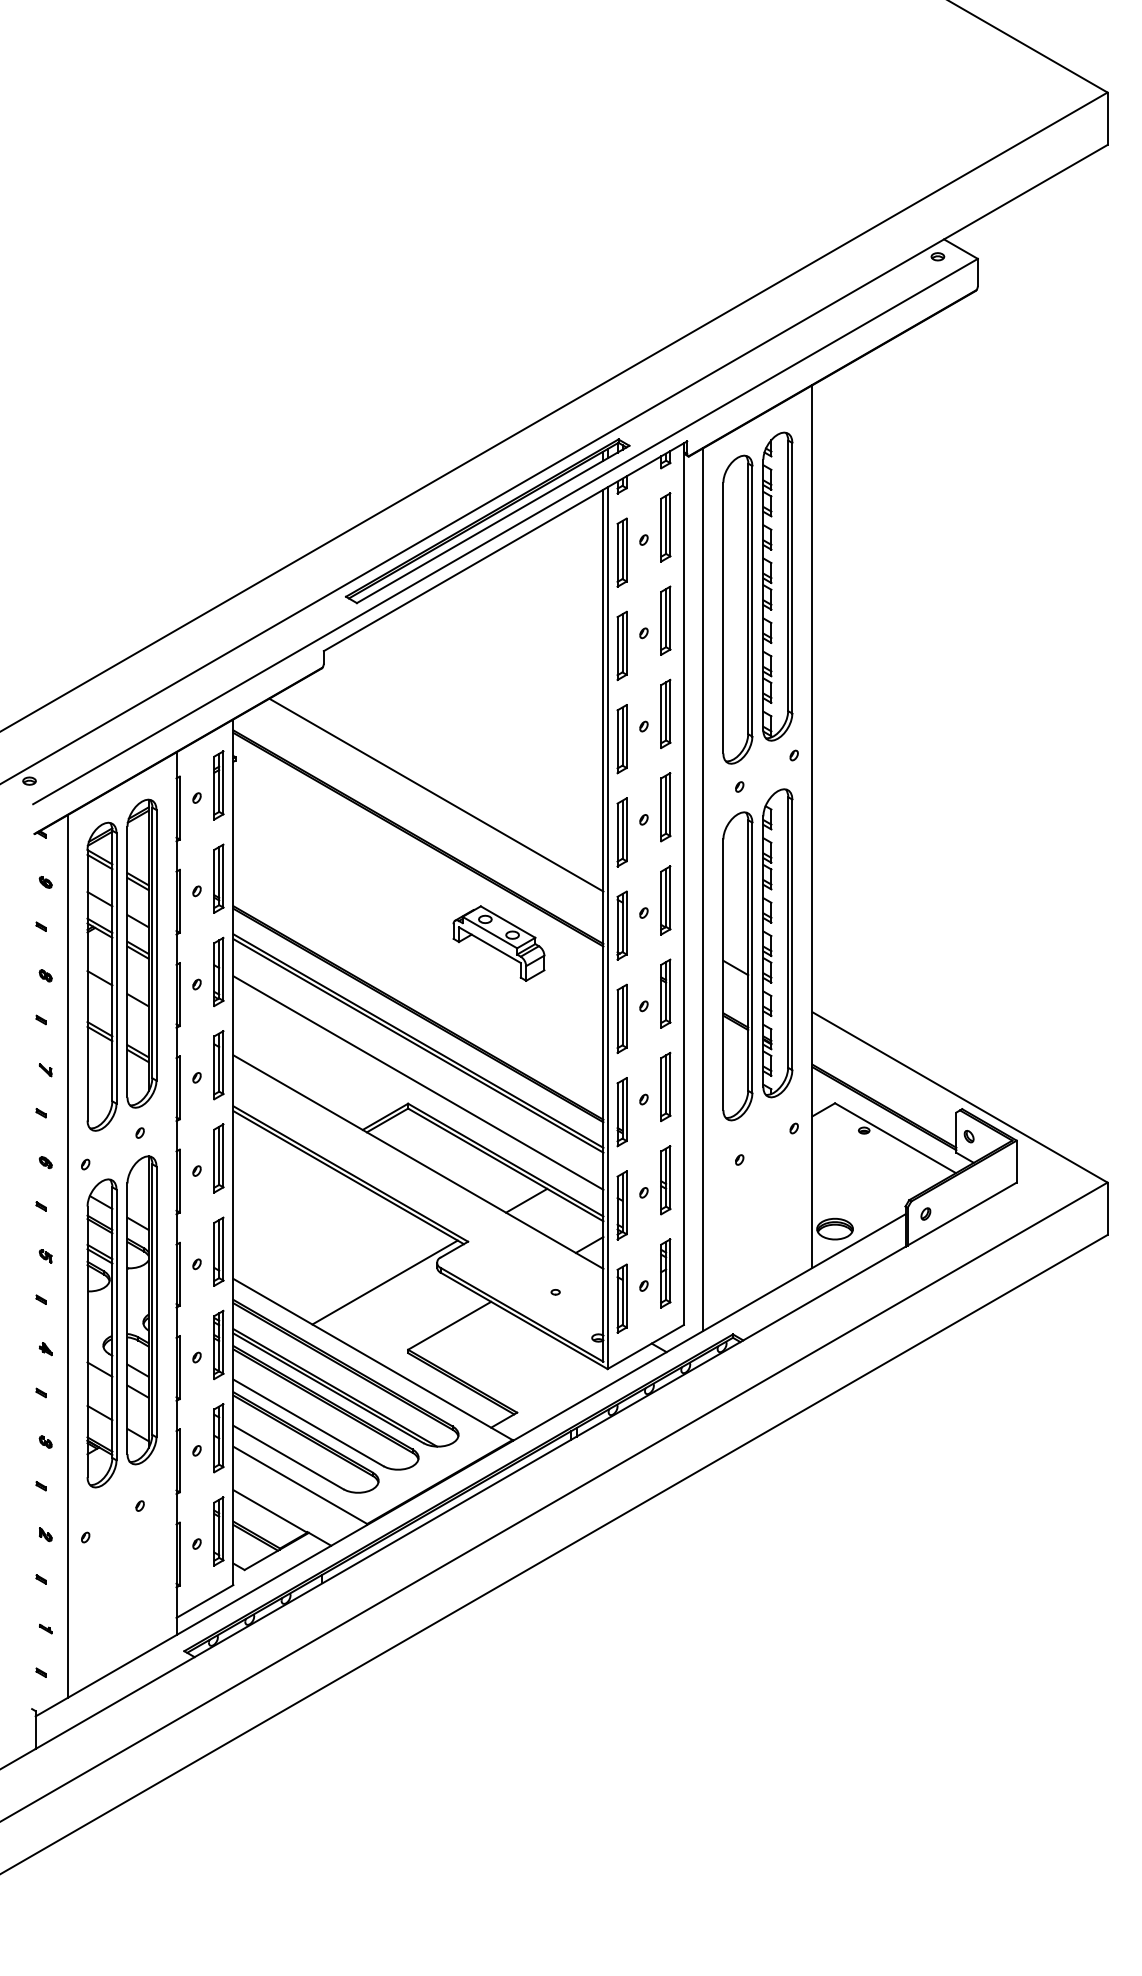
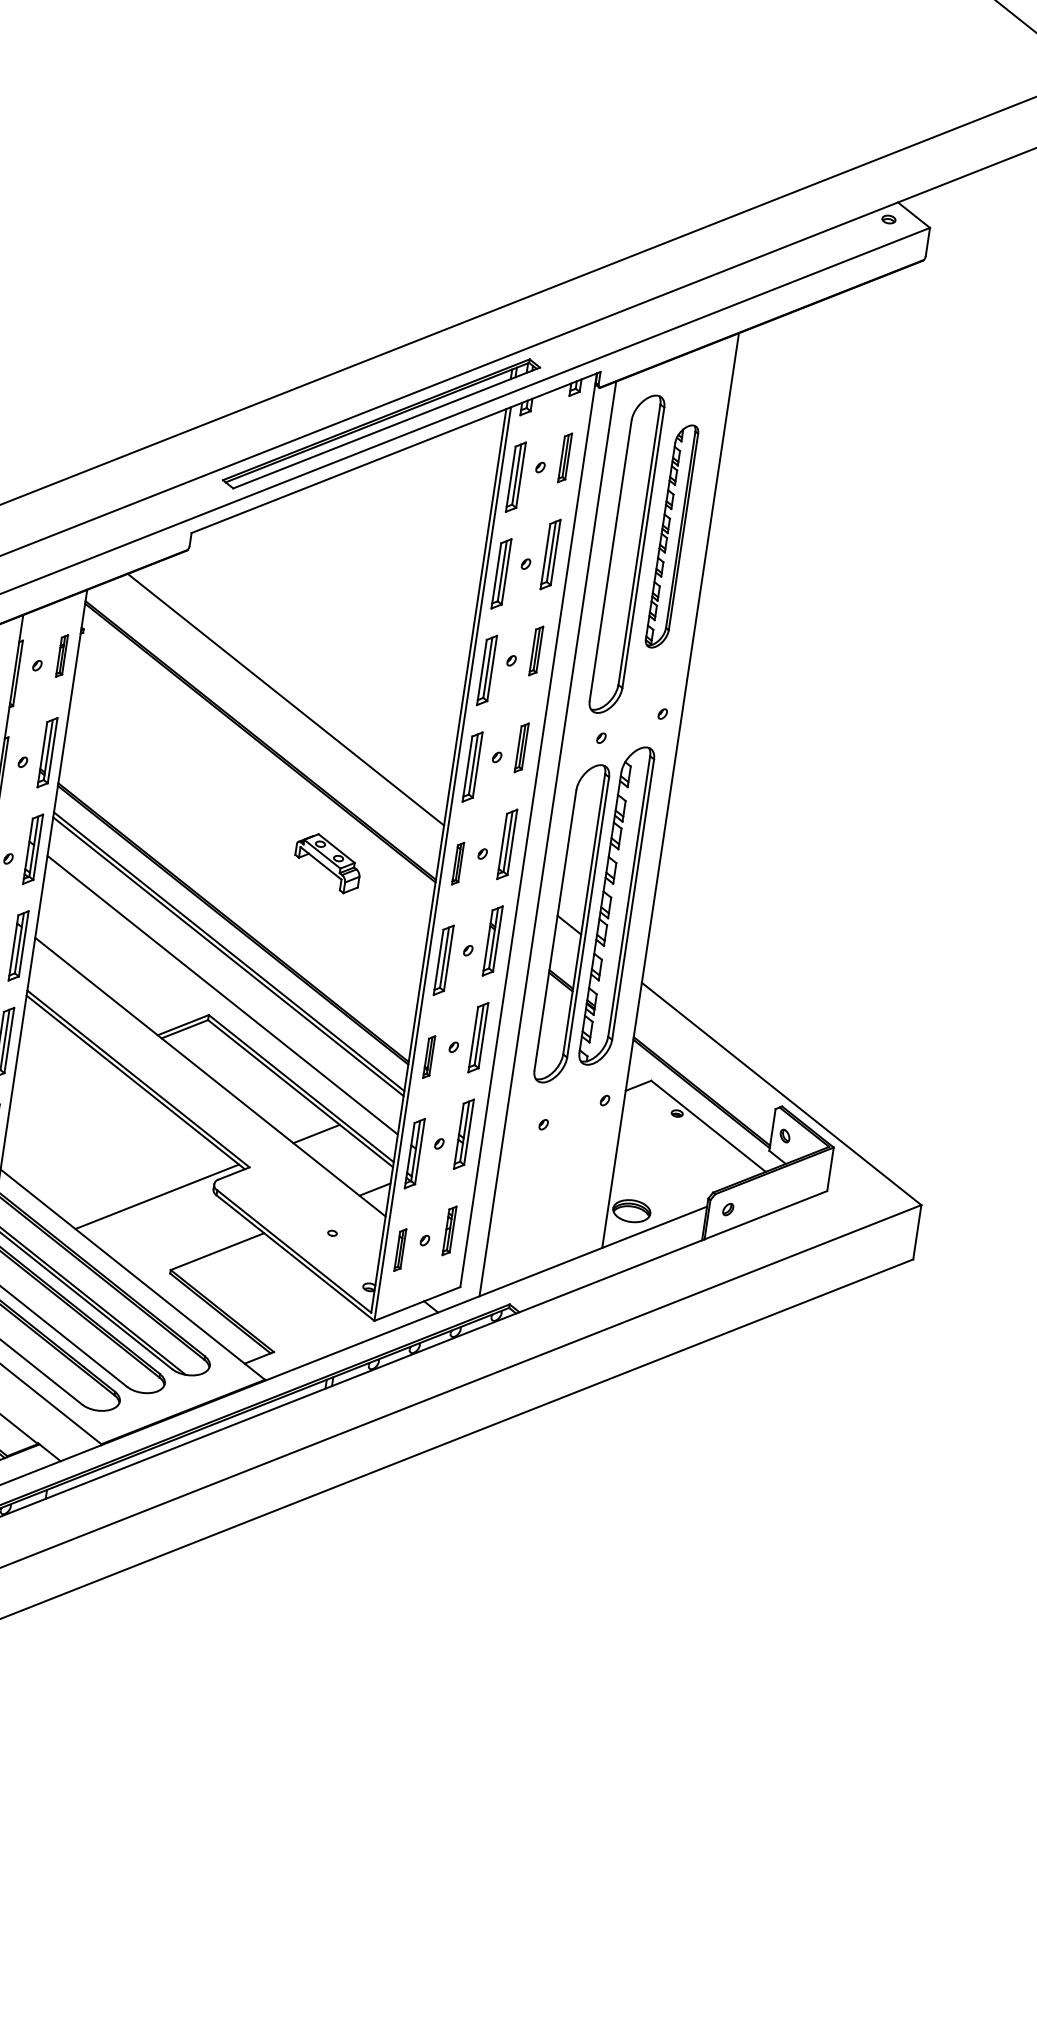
part: (665, 527) -> (564, 457), size x0.7
part: (777, 586) -> (671, 536), size x0.7
part: (665, 713) -> (535, 650), size x0.7
part: (218, 785) -> (61, 655), size x0.6
part: (665, 807) -> (521, 748), size x0.7
part: (621, 925) -> (457, 863), size x0.6
part: (498, 943) -> (327, 863), size x0.7
part: (621, 1112) -> (428, 1057), size x0.6
part: (665, 1273) -> (449, 1230), size x0.7
part: (621, 1298) -> (399, 1249), size x0.6

